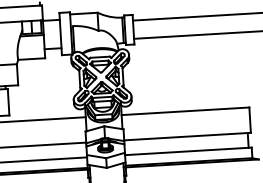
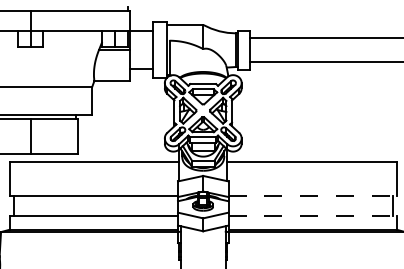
line: (188, 136) -> (313, 196), solid -> dashed
line: (188, 151) -> (313, 215), solid -> dashed

